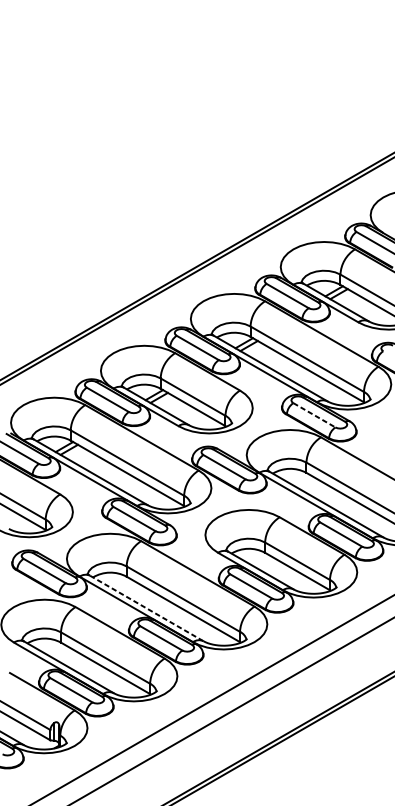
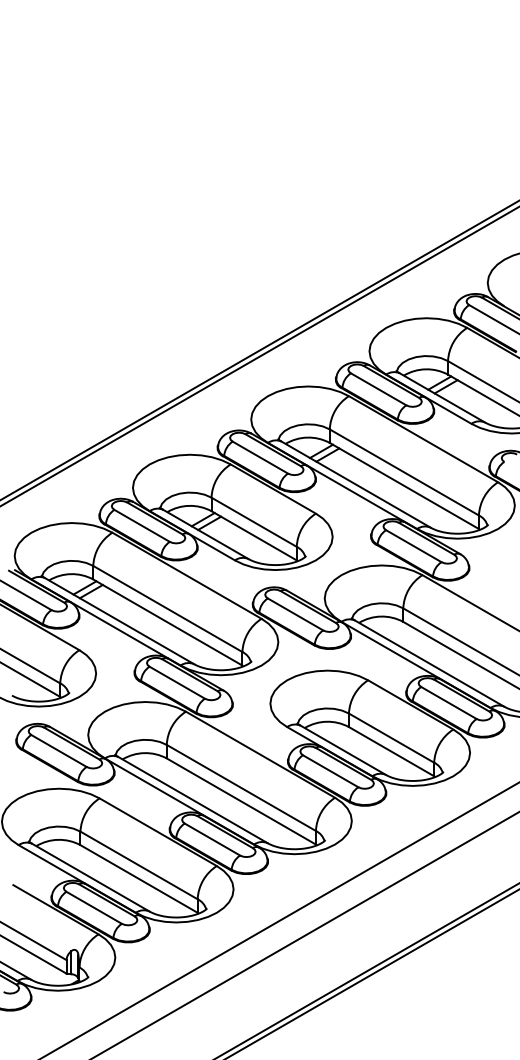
line: (314, 415) -> (413, 546), dashed -> solid
line: (146, 607) -> (192, 799), dashed -> solid

